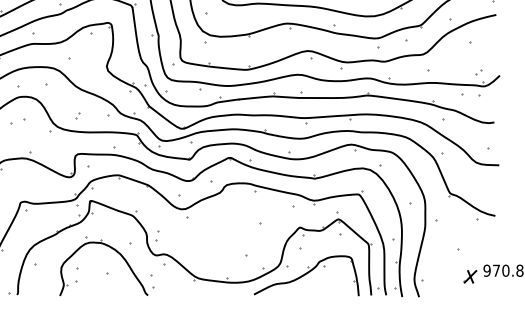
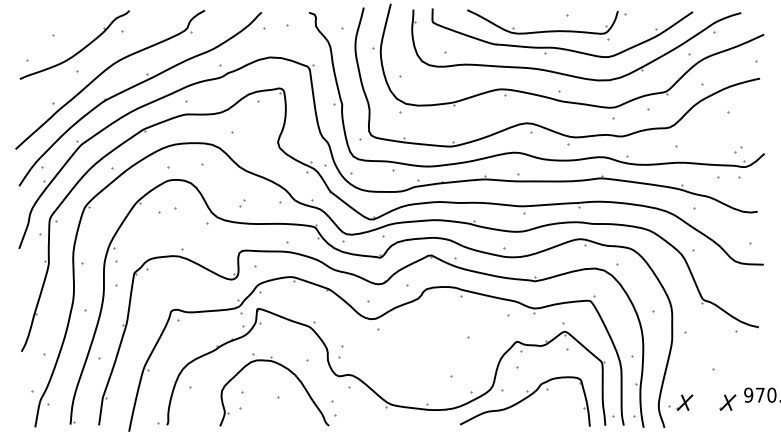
part: (435, 276) -> (684, 402), added

